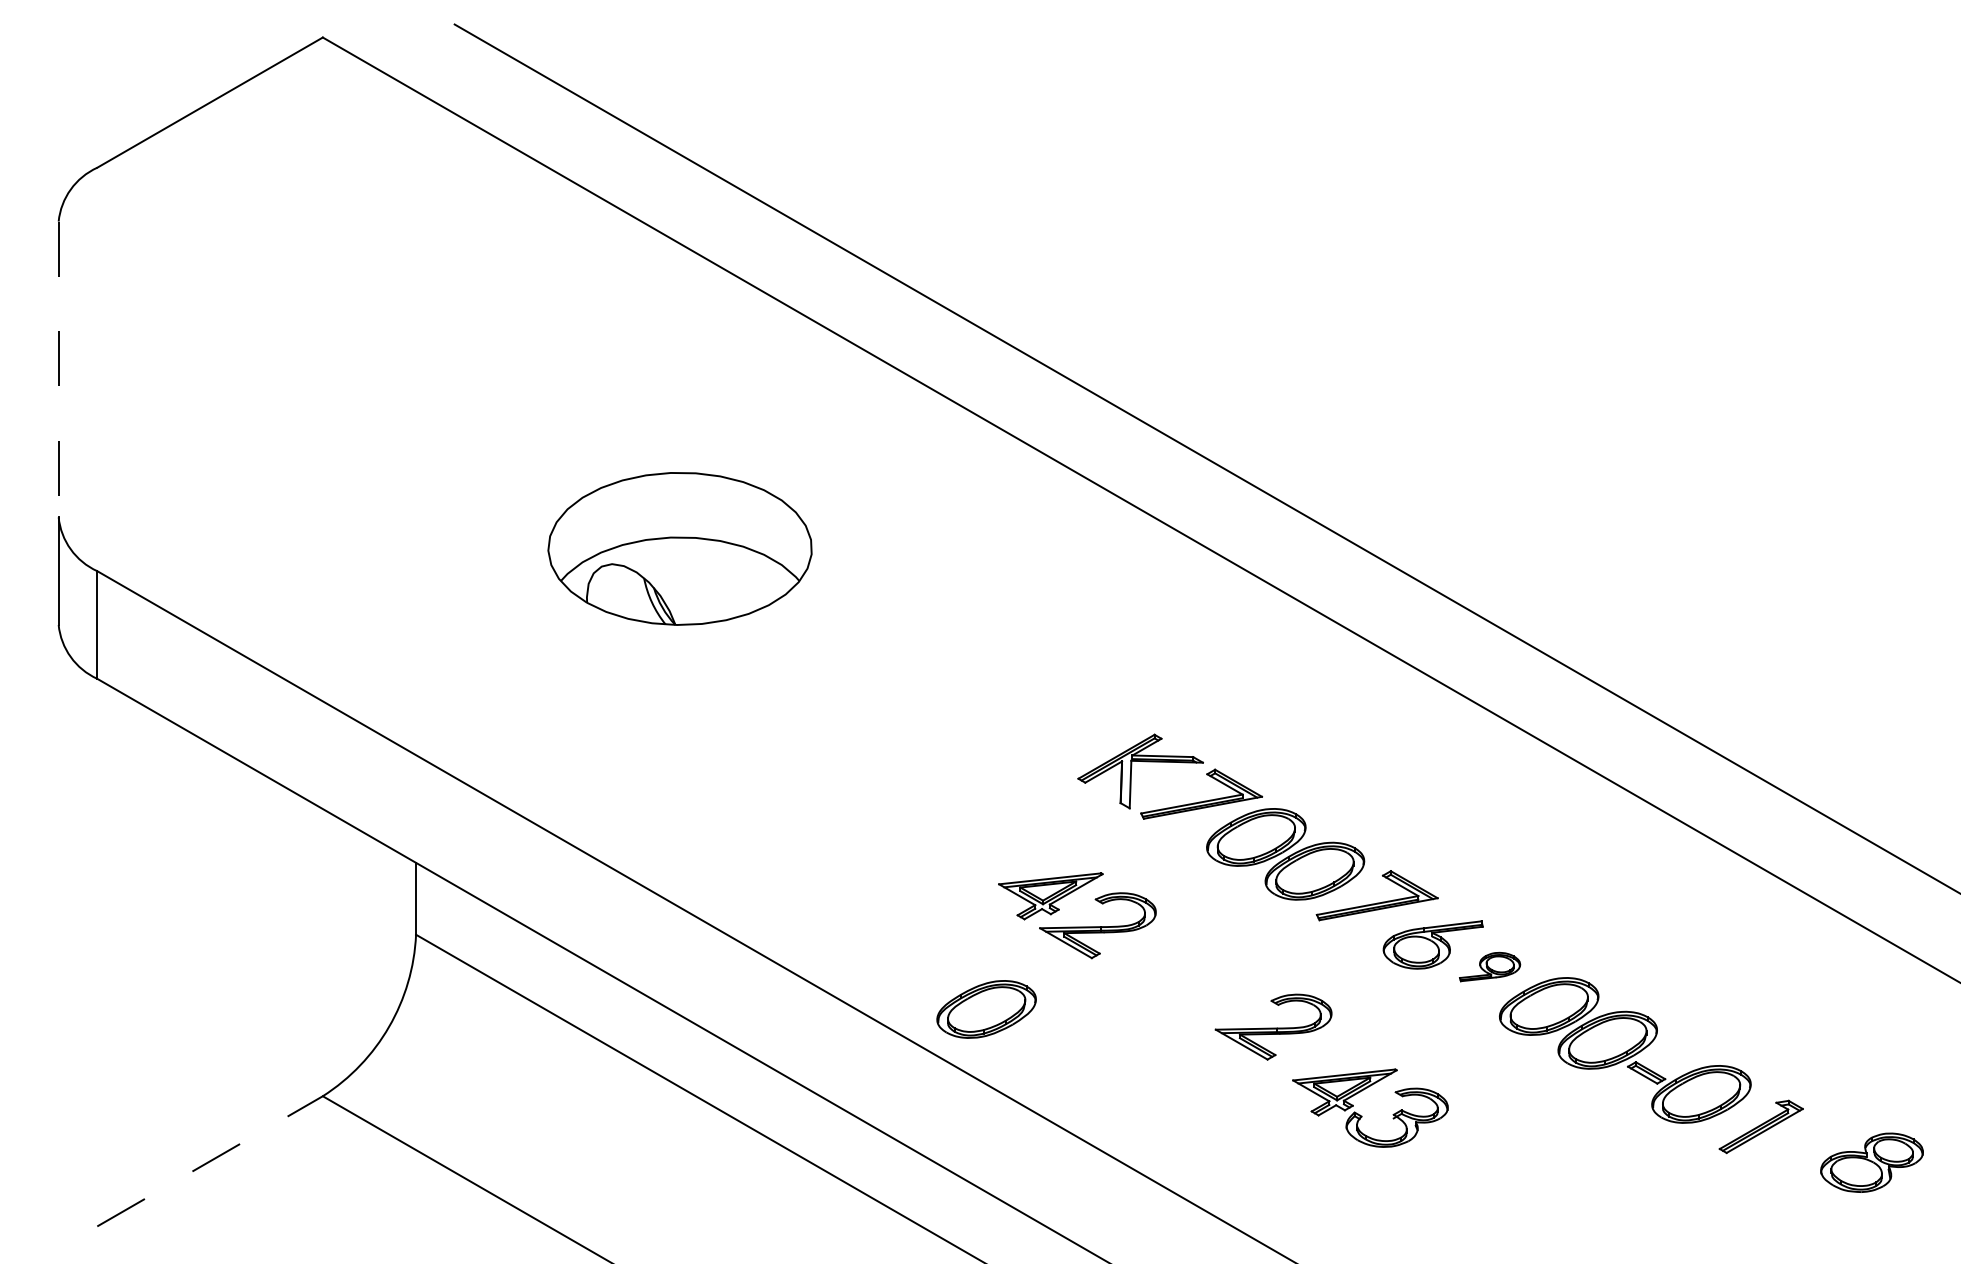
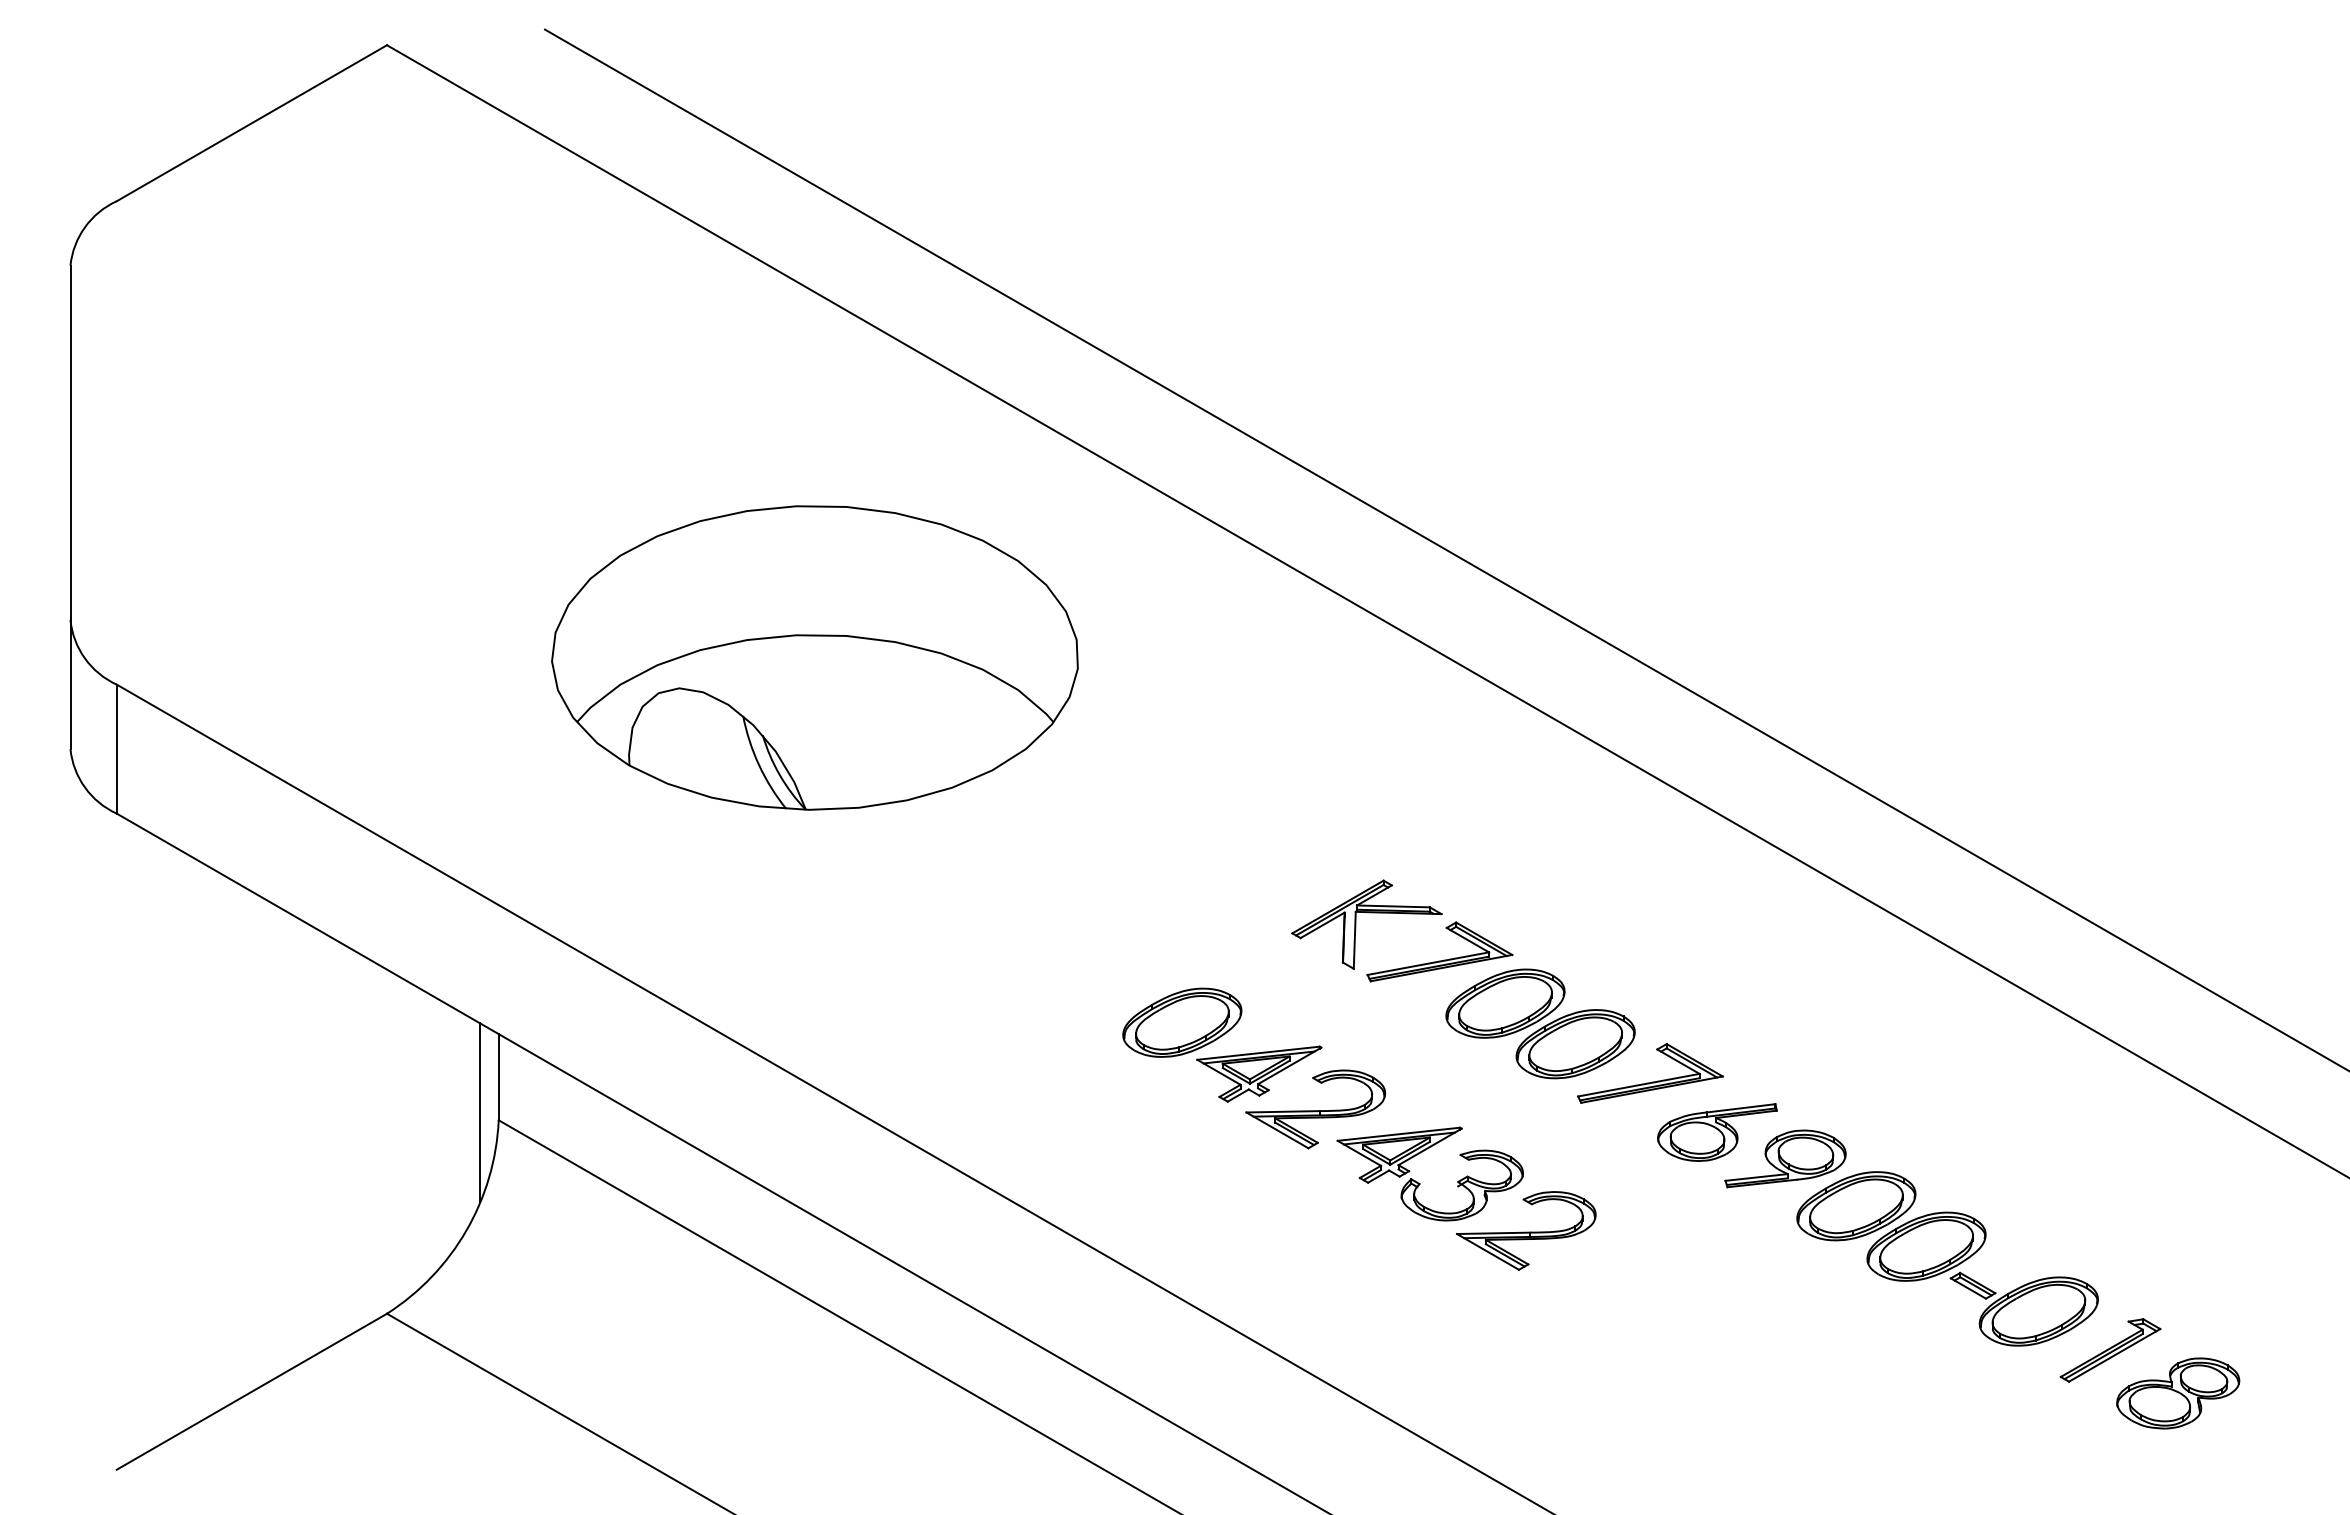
line: (58, 369) -> (70, 443), dashed -> solid
part: (679, 548) -> (814, 657), size x1.67
line: (400, 928) -> (480, 1112), added
part: (1490, 966) -> (1785, 1158), size x1.67
part: (986, 1009) -> (1182, 1022), moved
part: (1361, 1115) -> (1419, 1182), moved
line: (210, 1161) -> (252, 1391), dashed -> solid
part: (1872, 1162) -> (2178, 1393), moved

